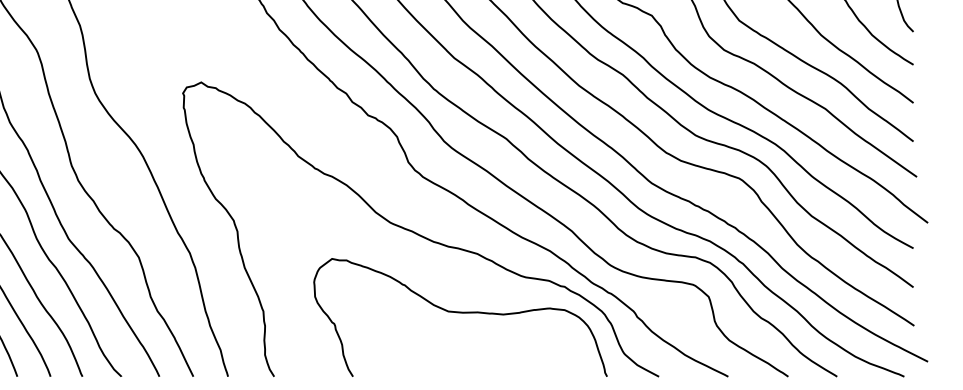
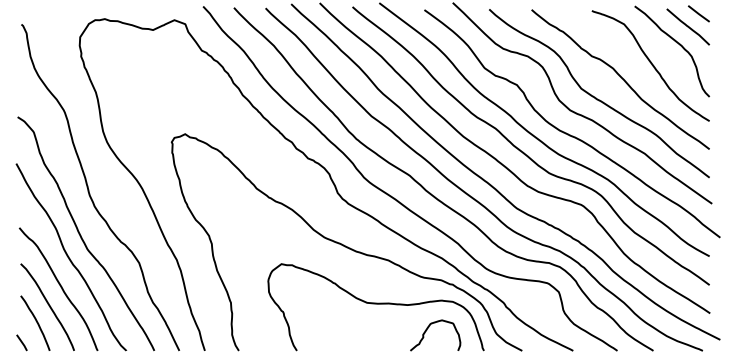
curve: (530, 349) -> (427, 330), added

